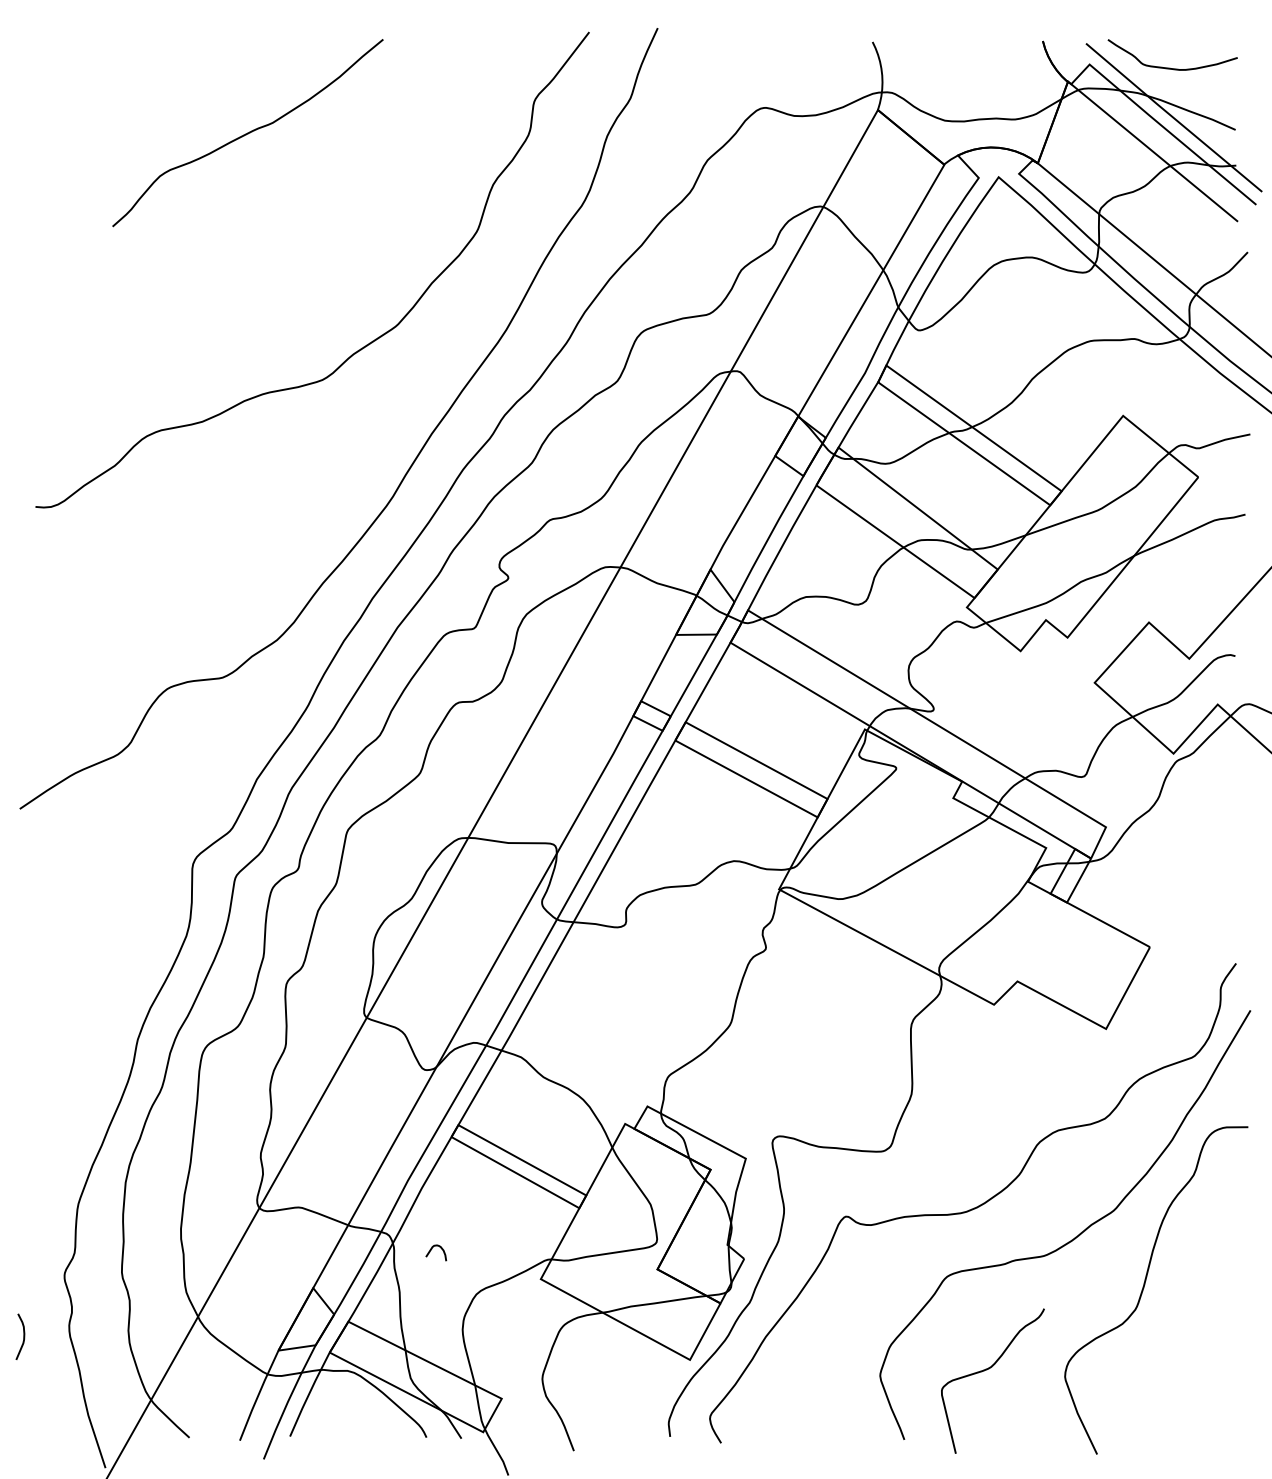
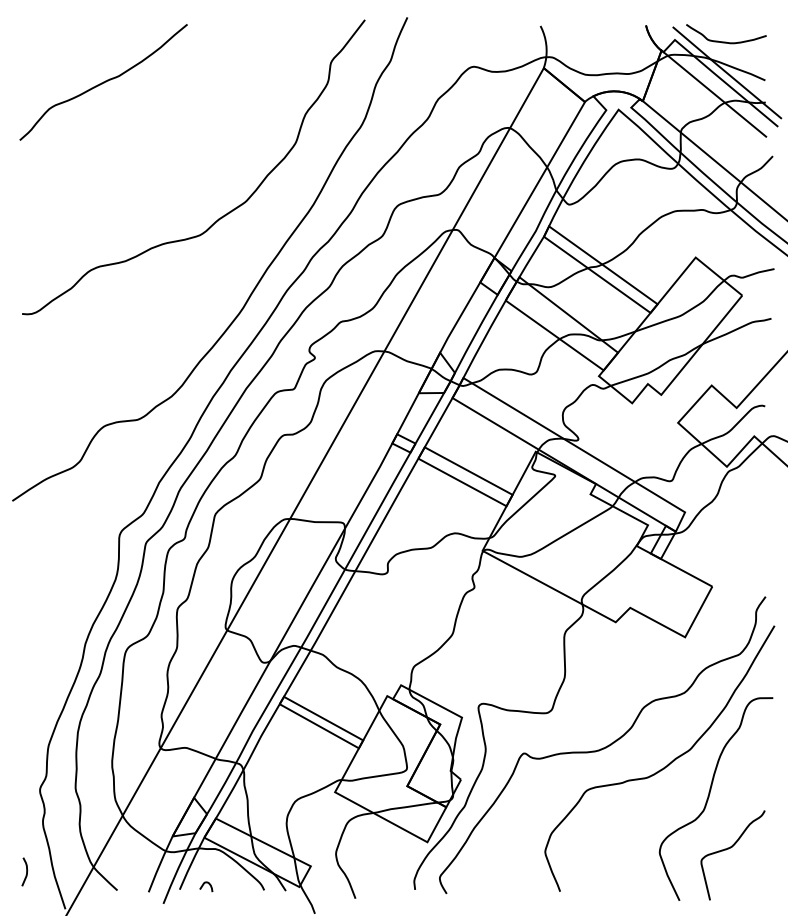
curve: (247, 133) -> (103, 82), moved
curve: (433, 1248) -> (204, 884), moved
curve: (23, 1336) -> (26, 871), moved
curve: (985, 1371) -> (728, 849), moved

